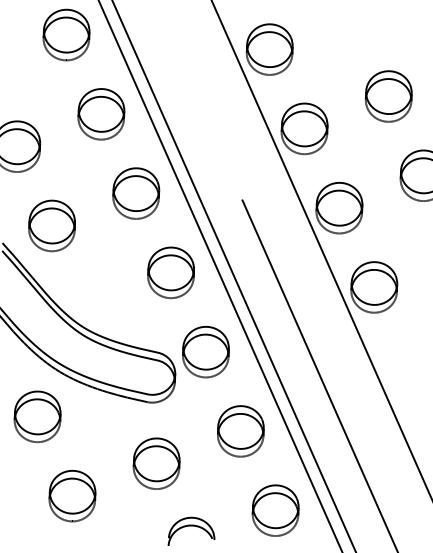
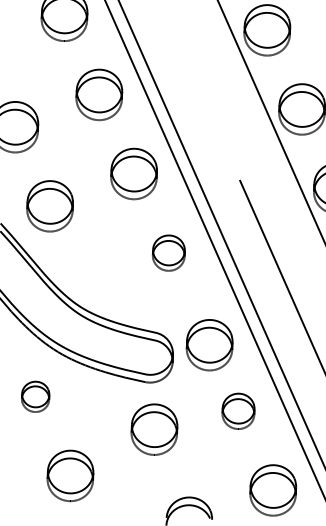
part: (170, 272) -> (168, 252), size x0.7
part: (205, 352) -> (209, 345), moved
part: (37, 416) -> (35, 396), size x0.6
part: (240, 431) -> (238, 411), size x0.7
part: (156, 463) -> (154, 429), moved

